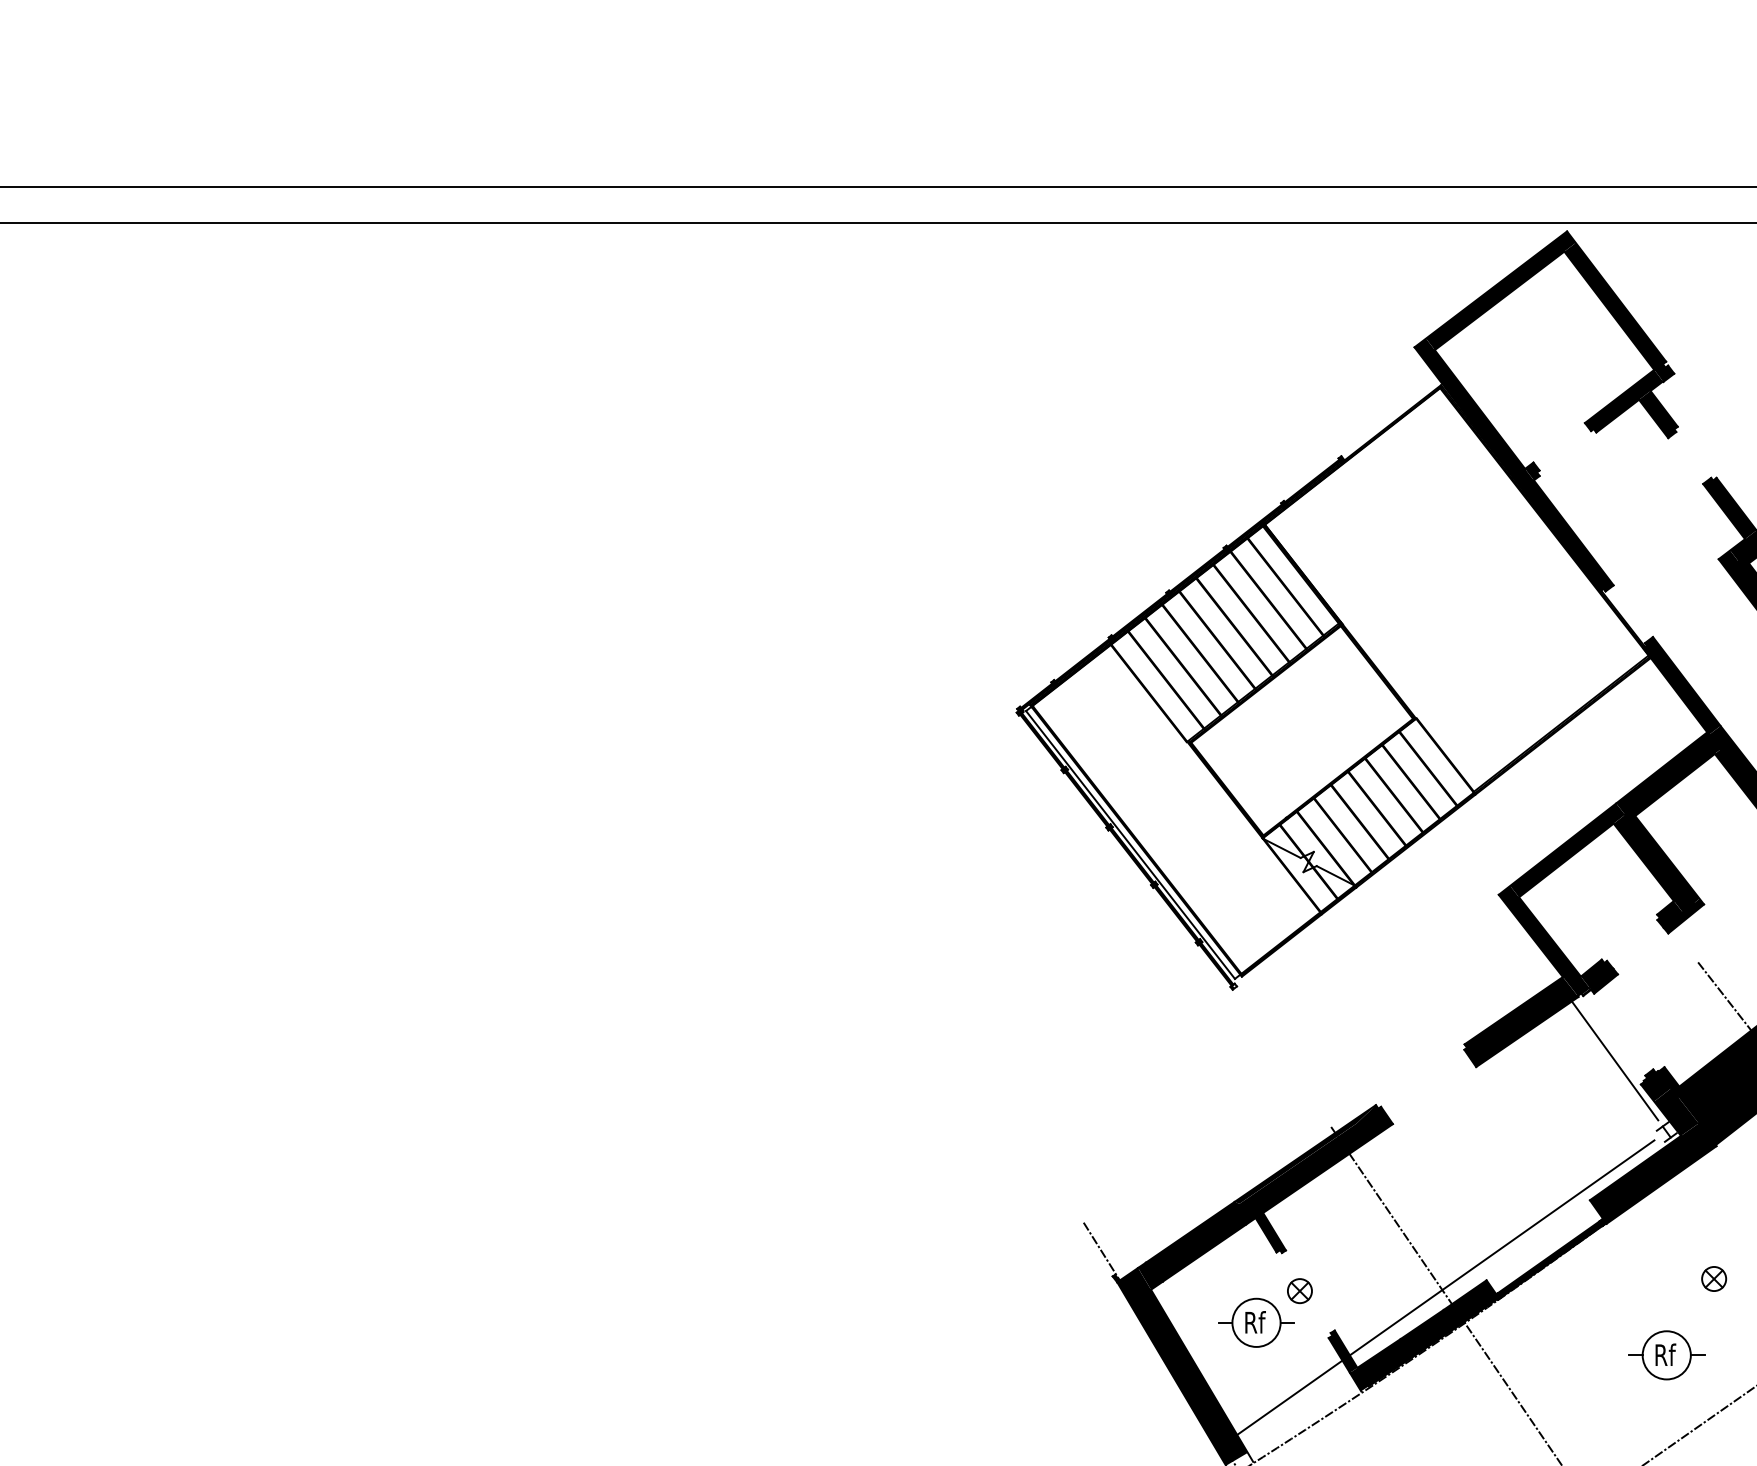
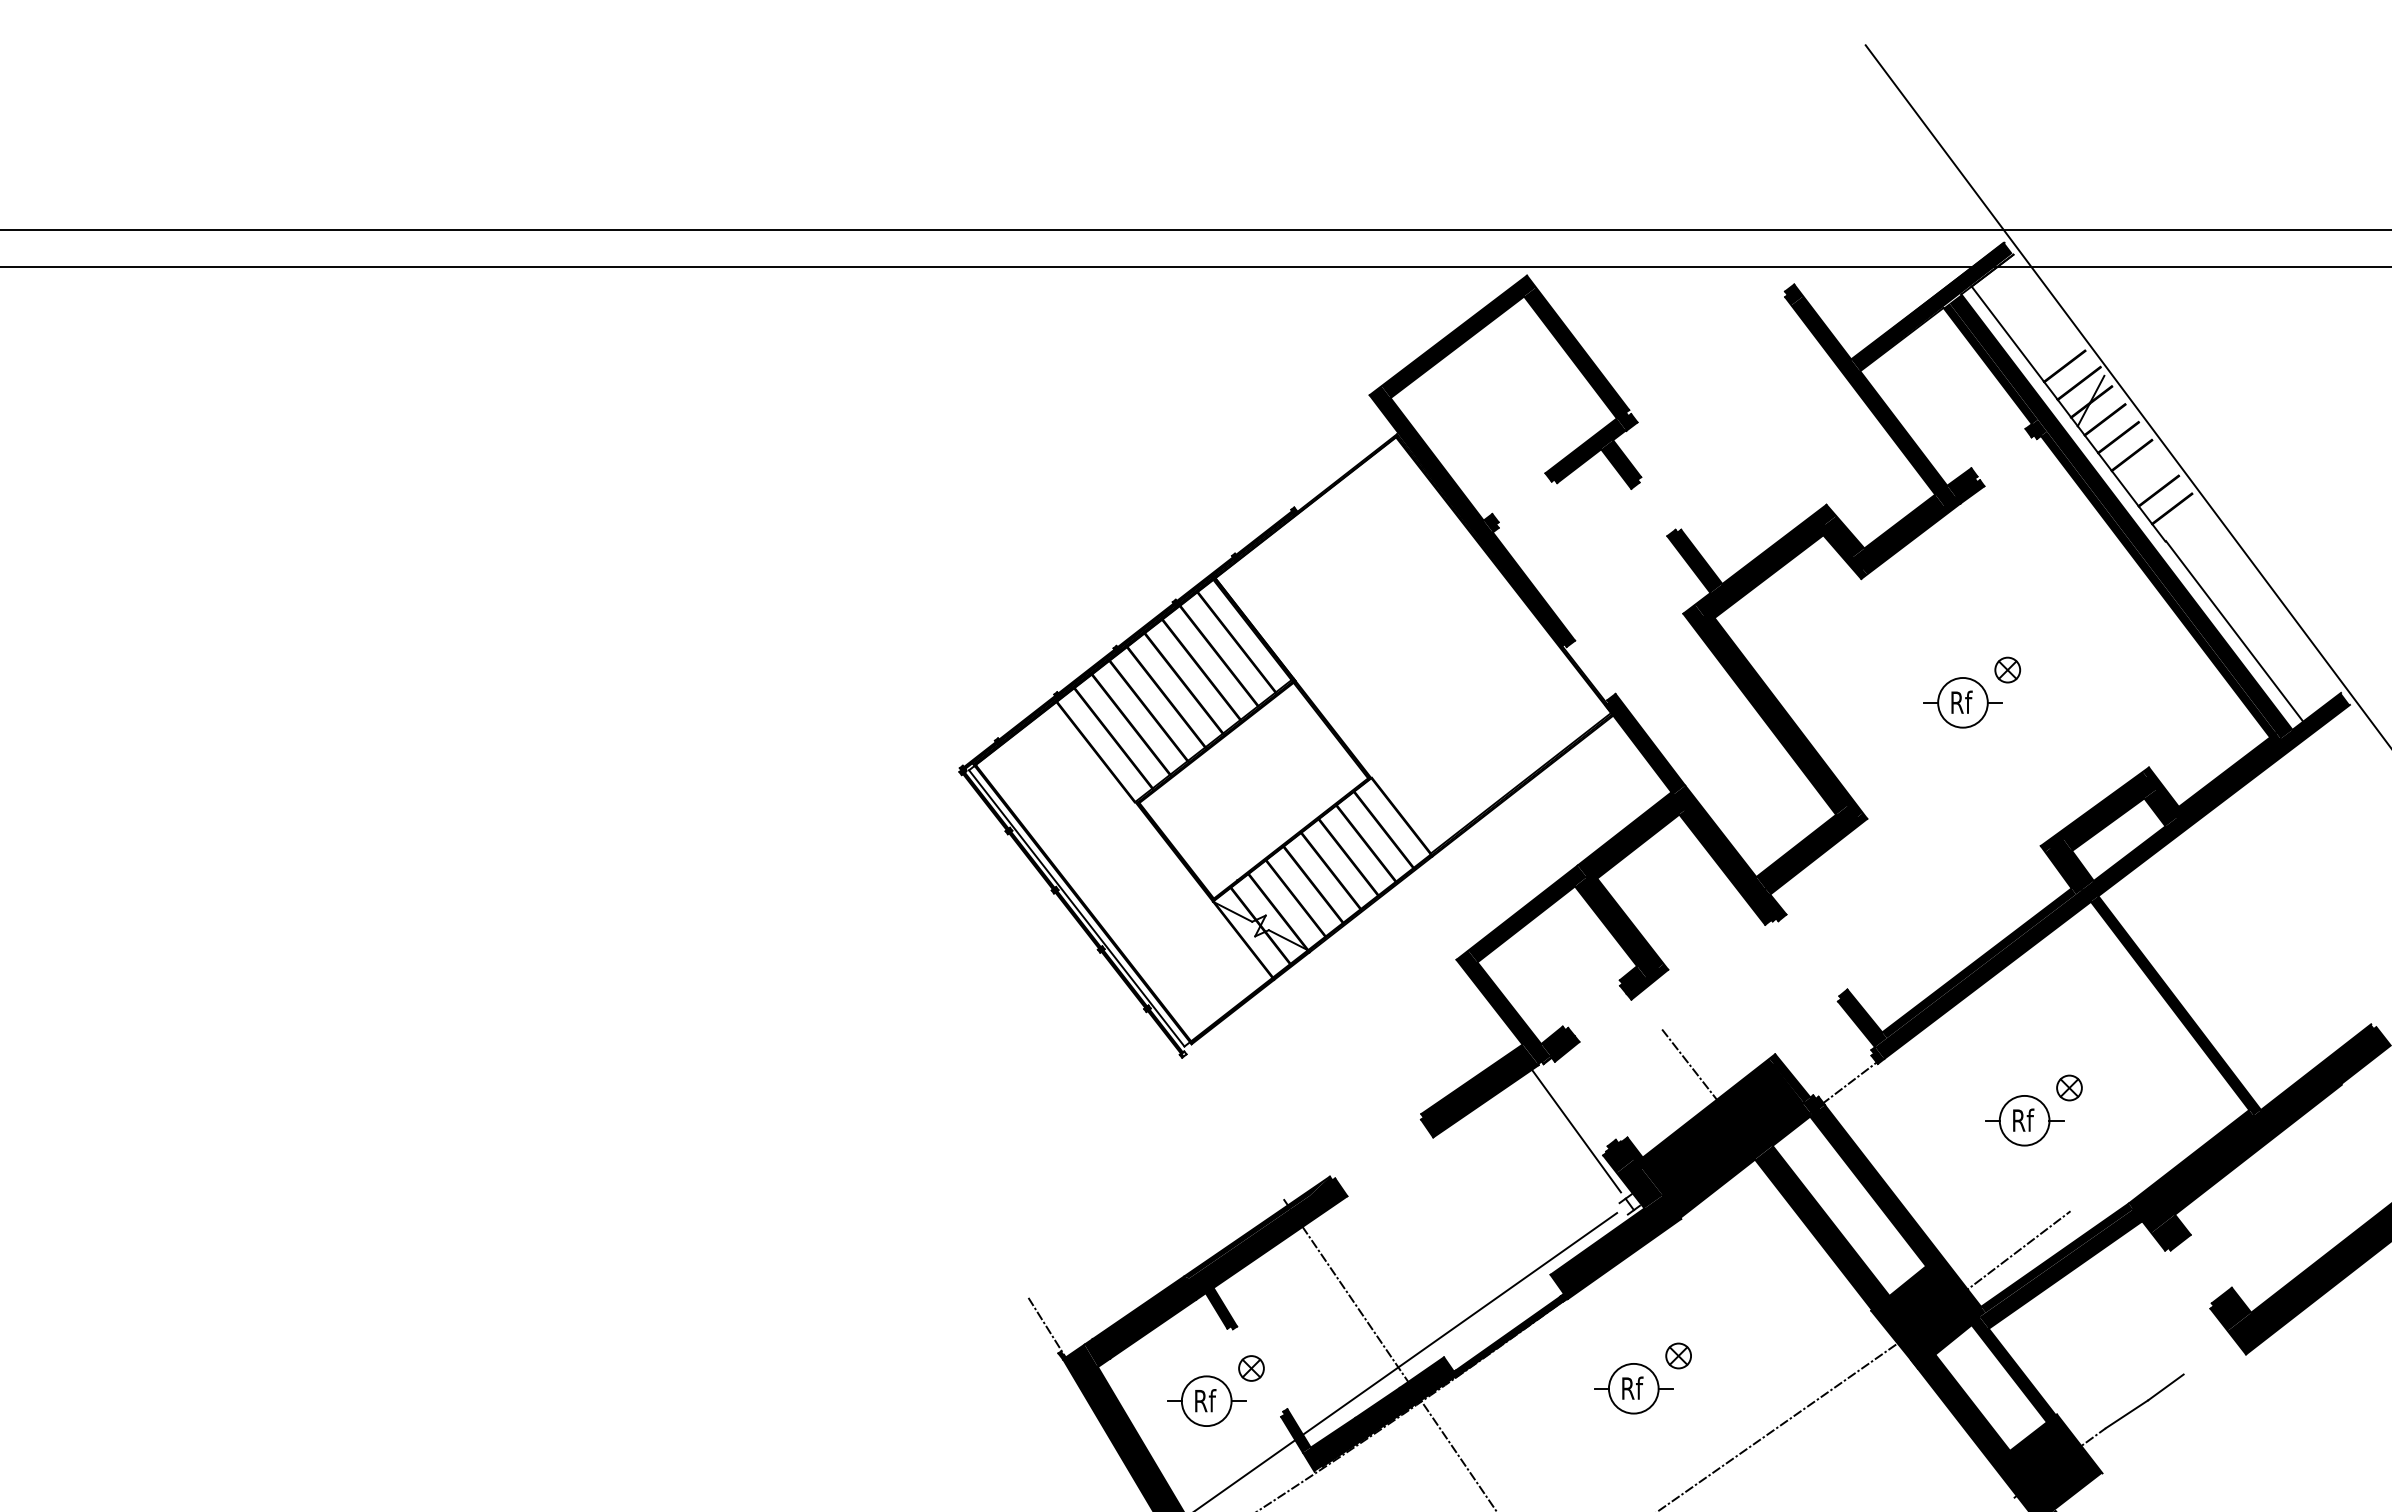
part: (1666, 1355) -> (1633, 1388), moved

